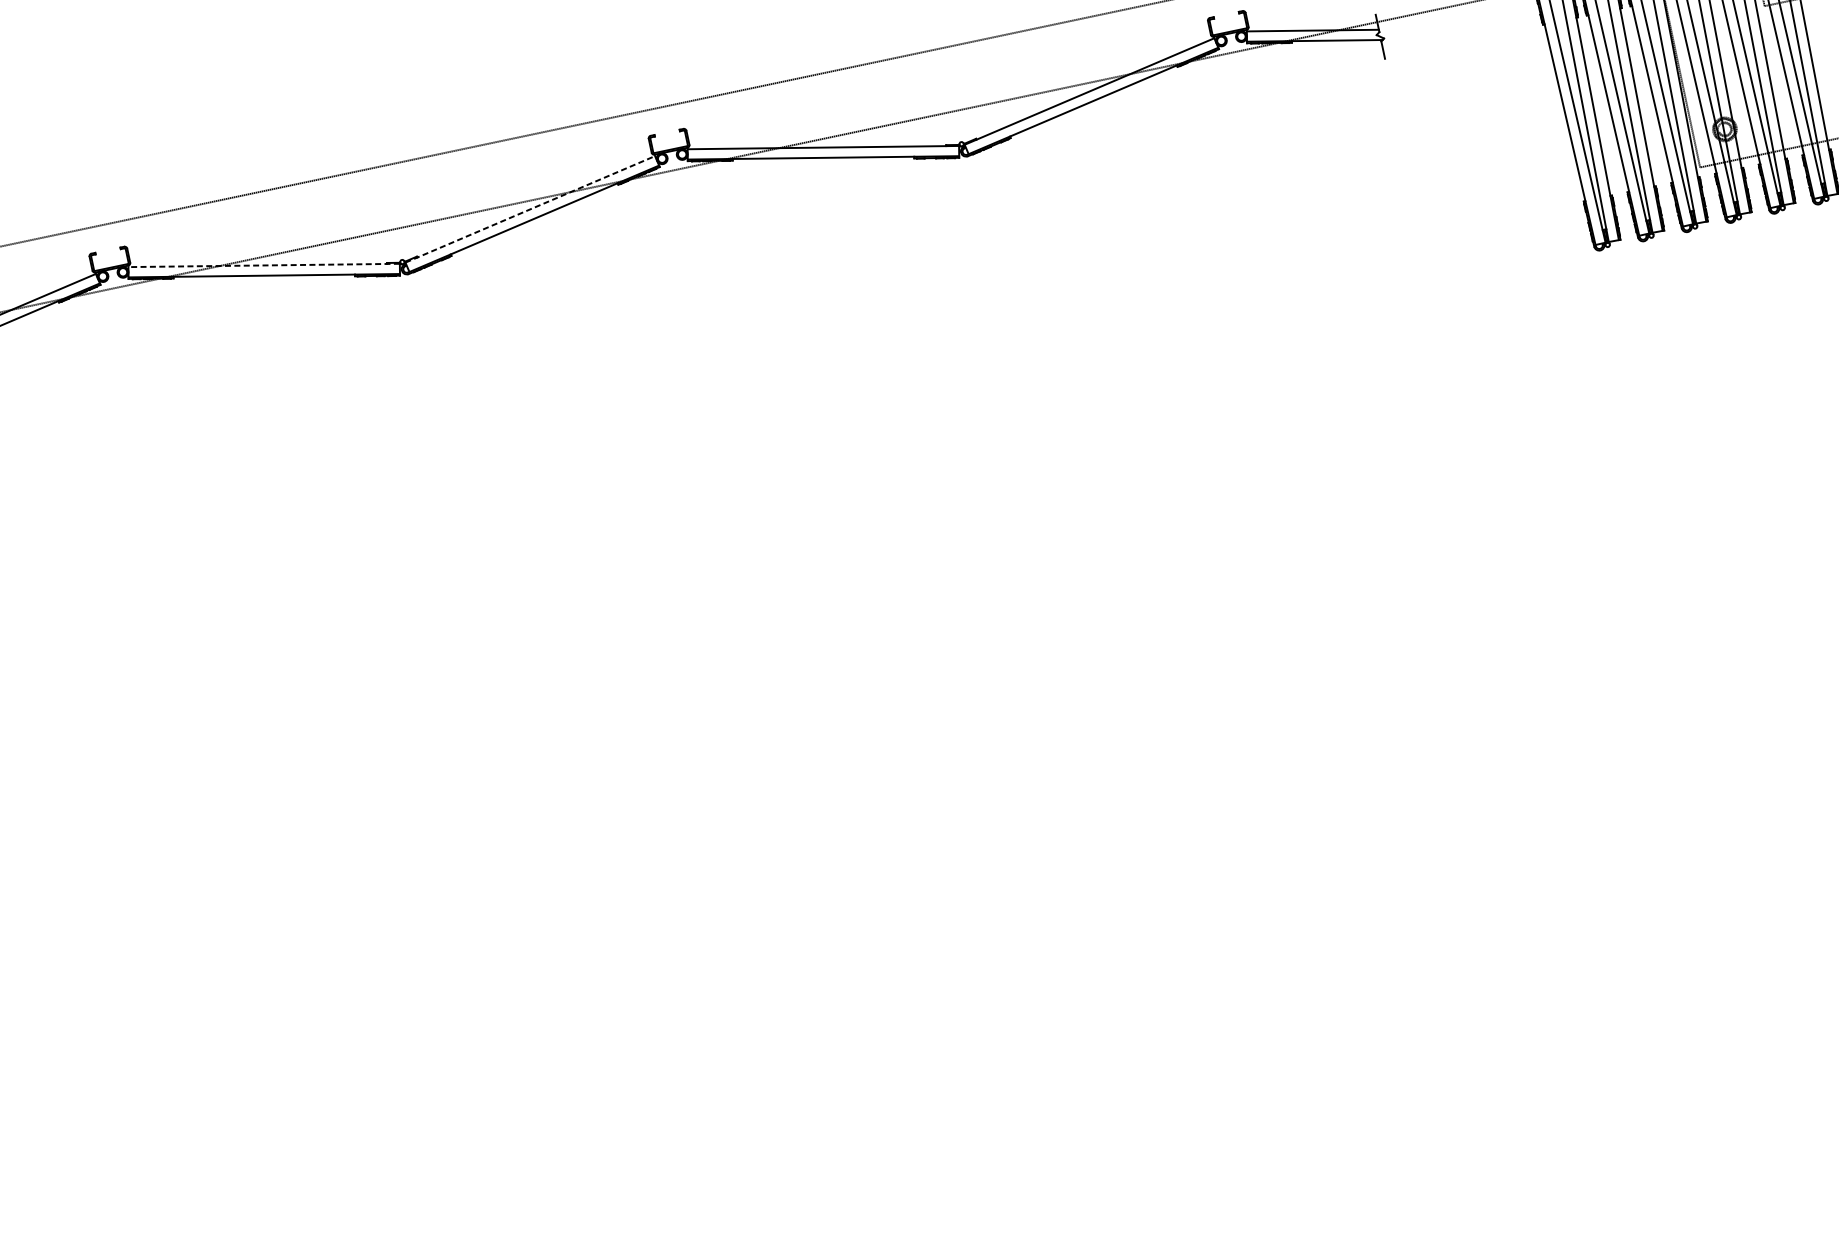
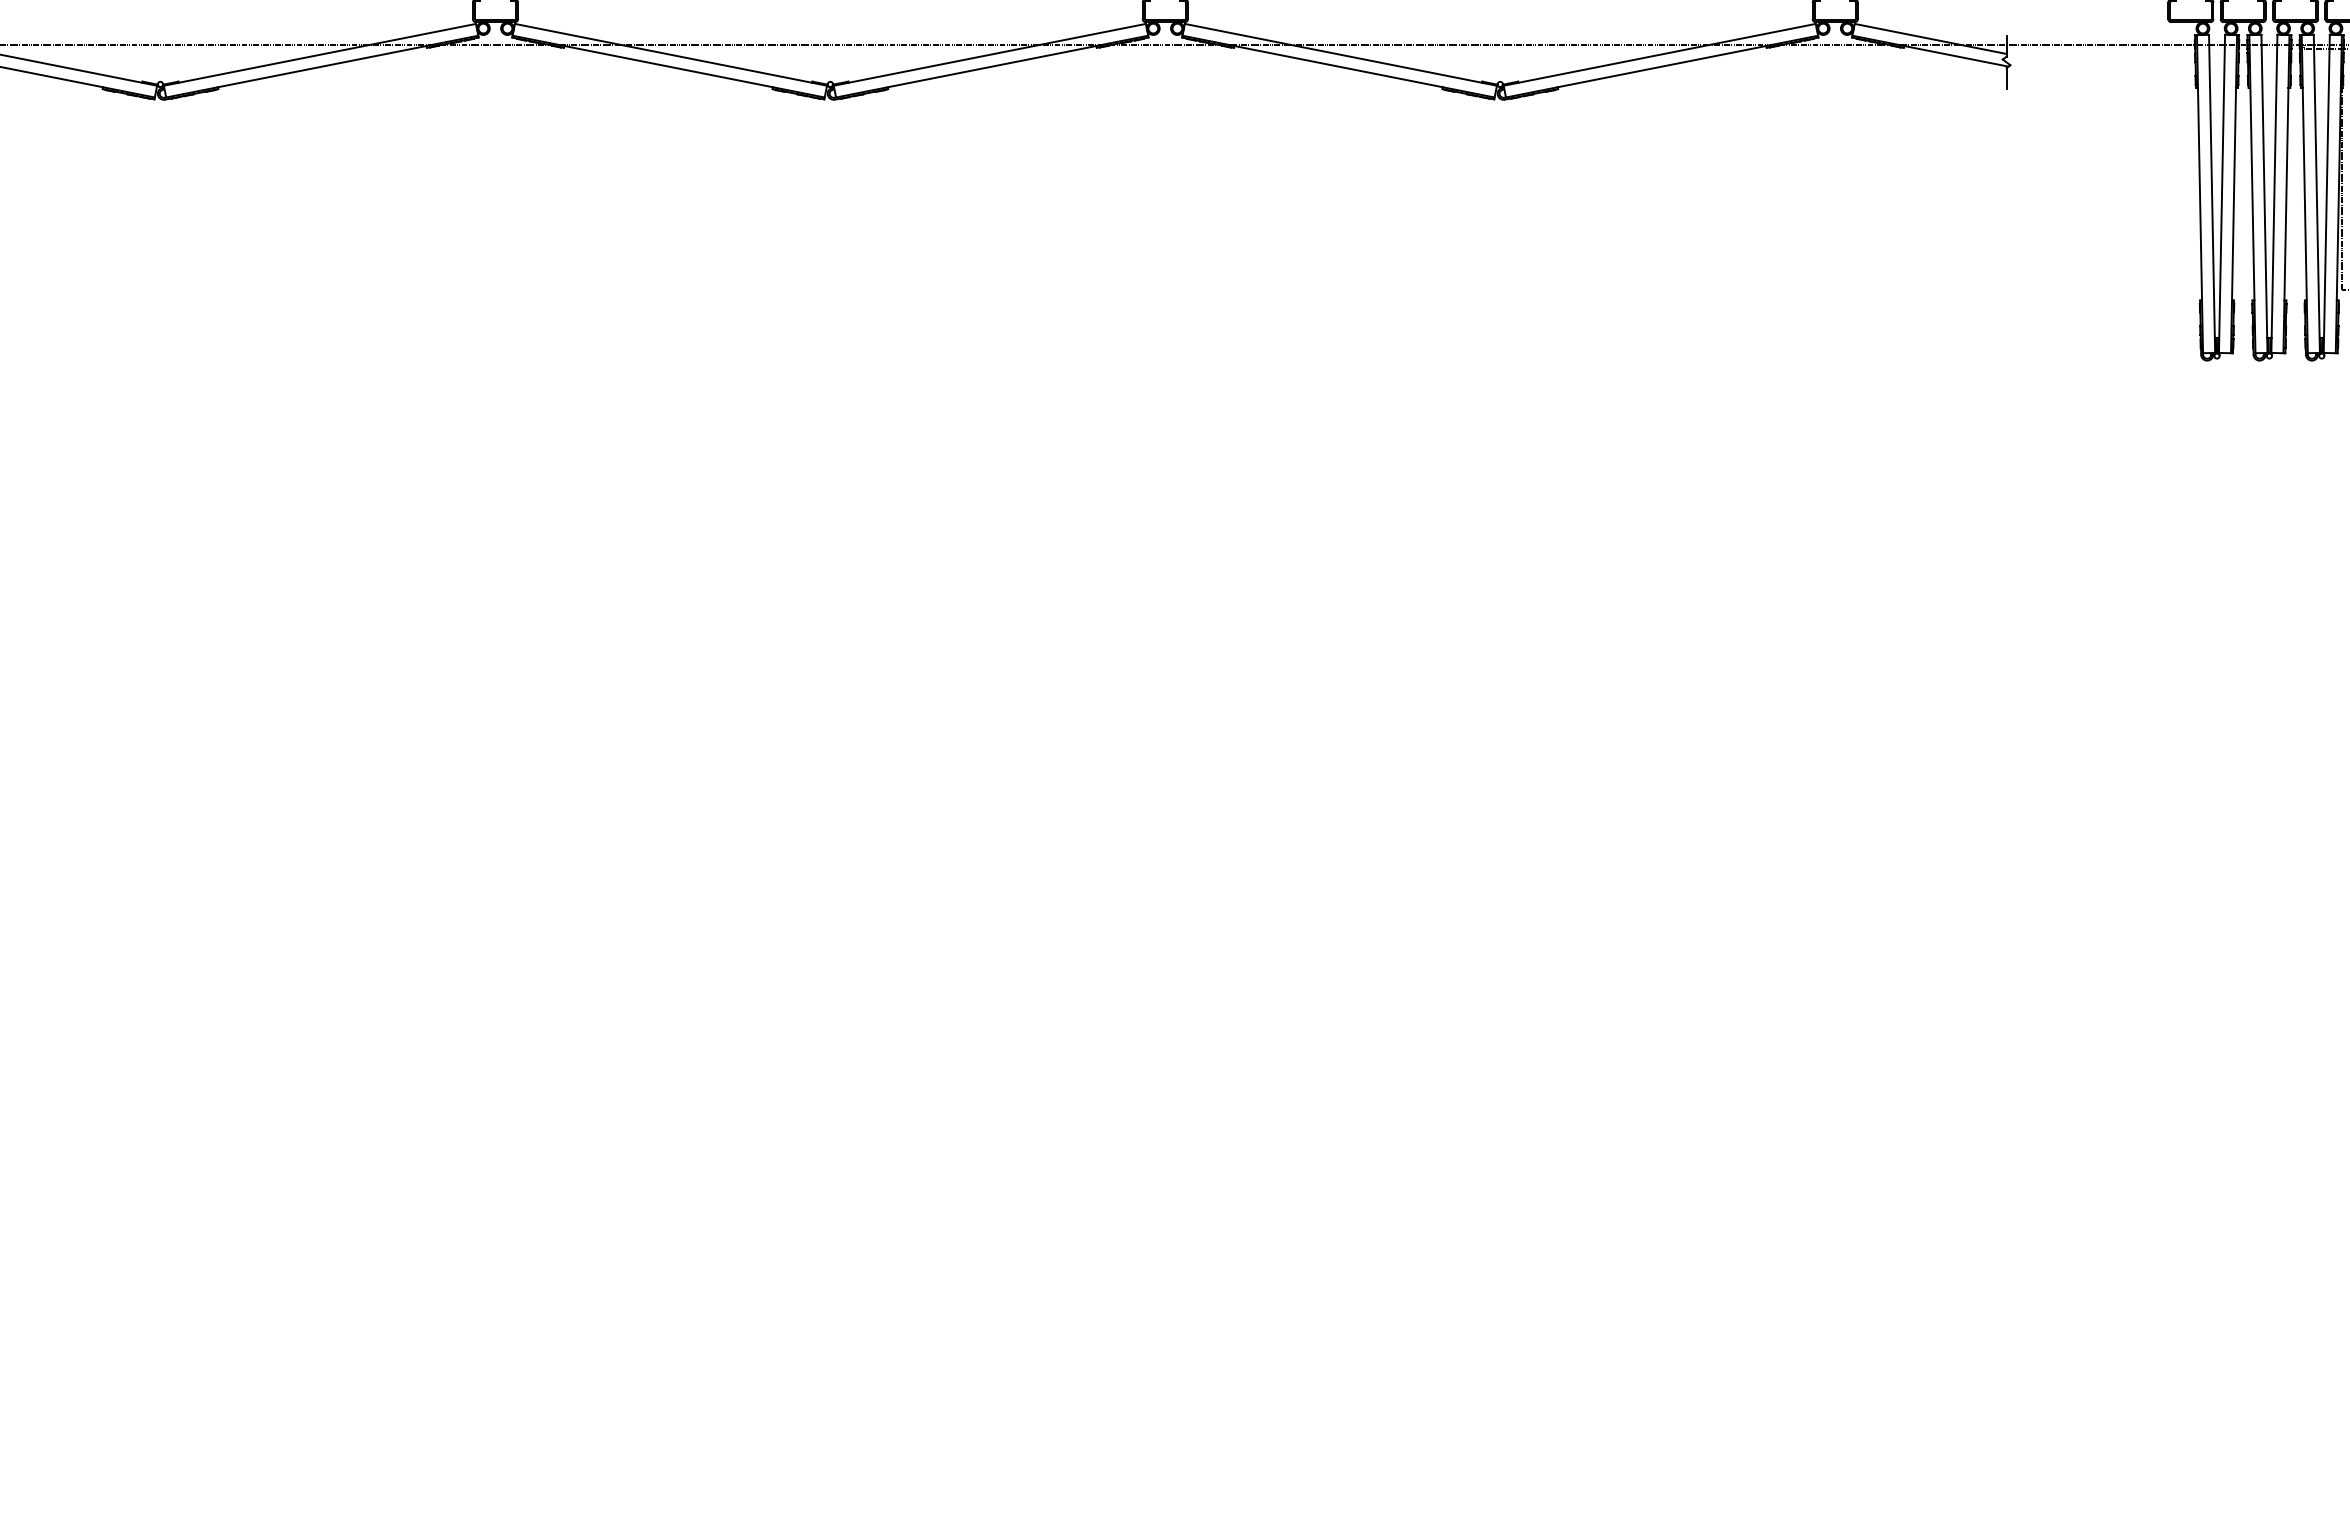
line: (530, 208) -> (990, 54), dashed -> solid
line: (263, 265) -> (670, 54), dashed -> solid

